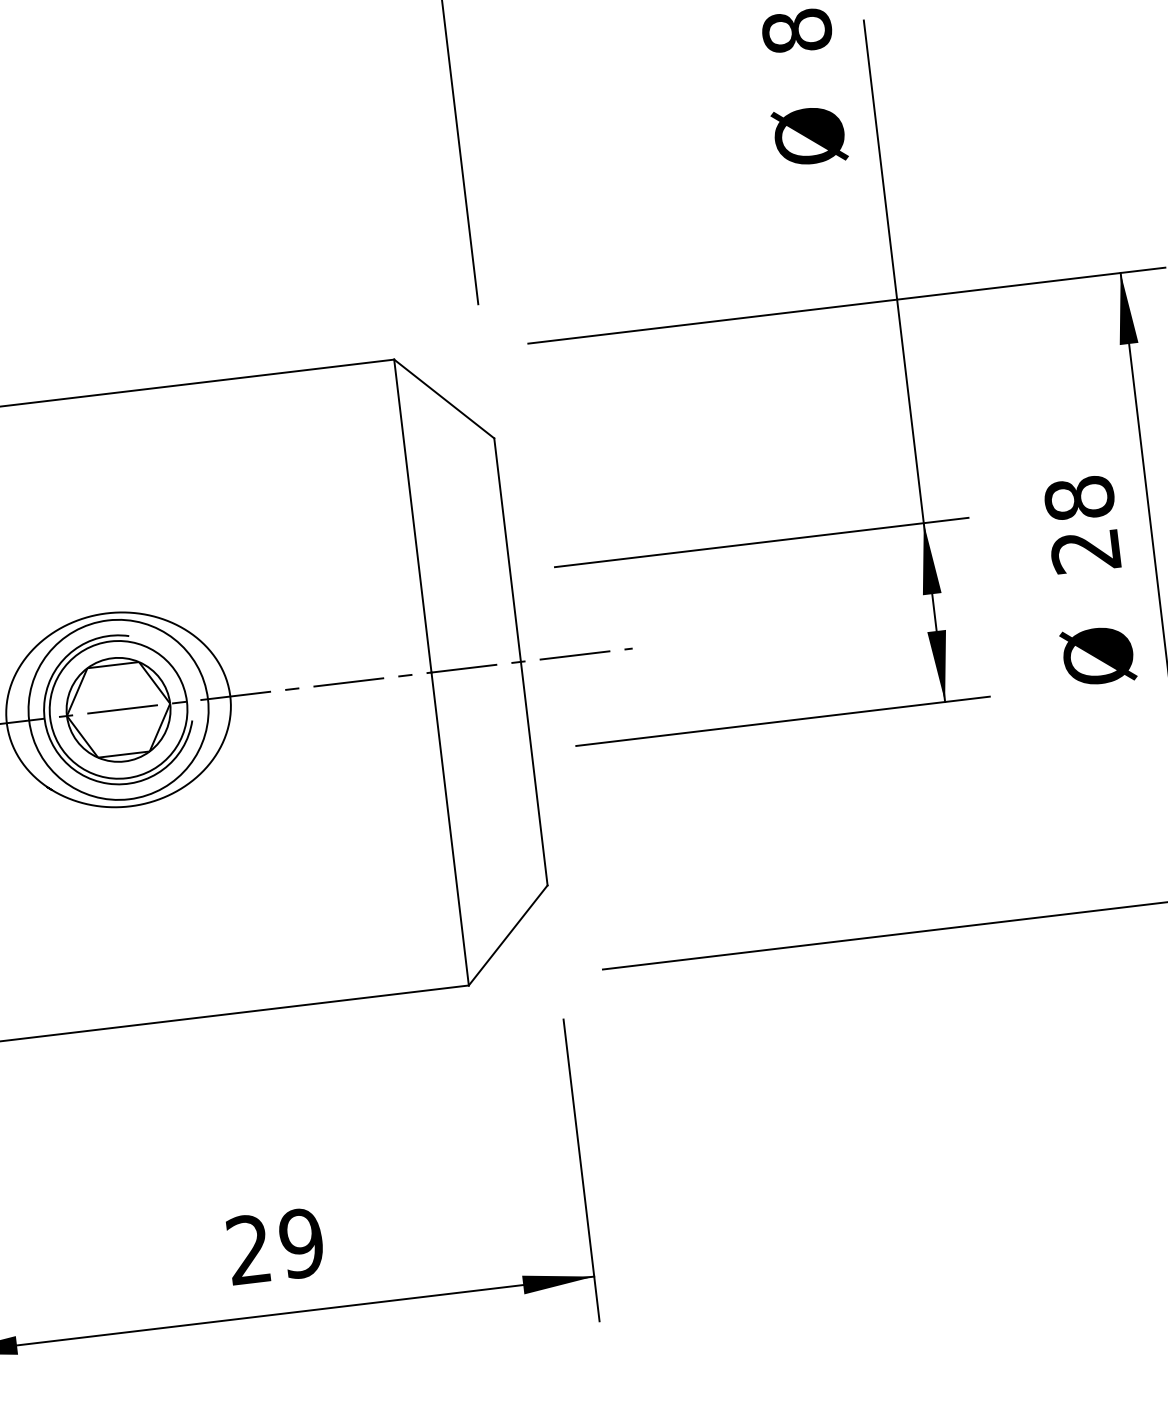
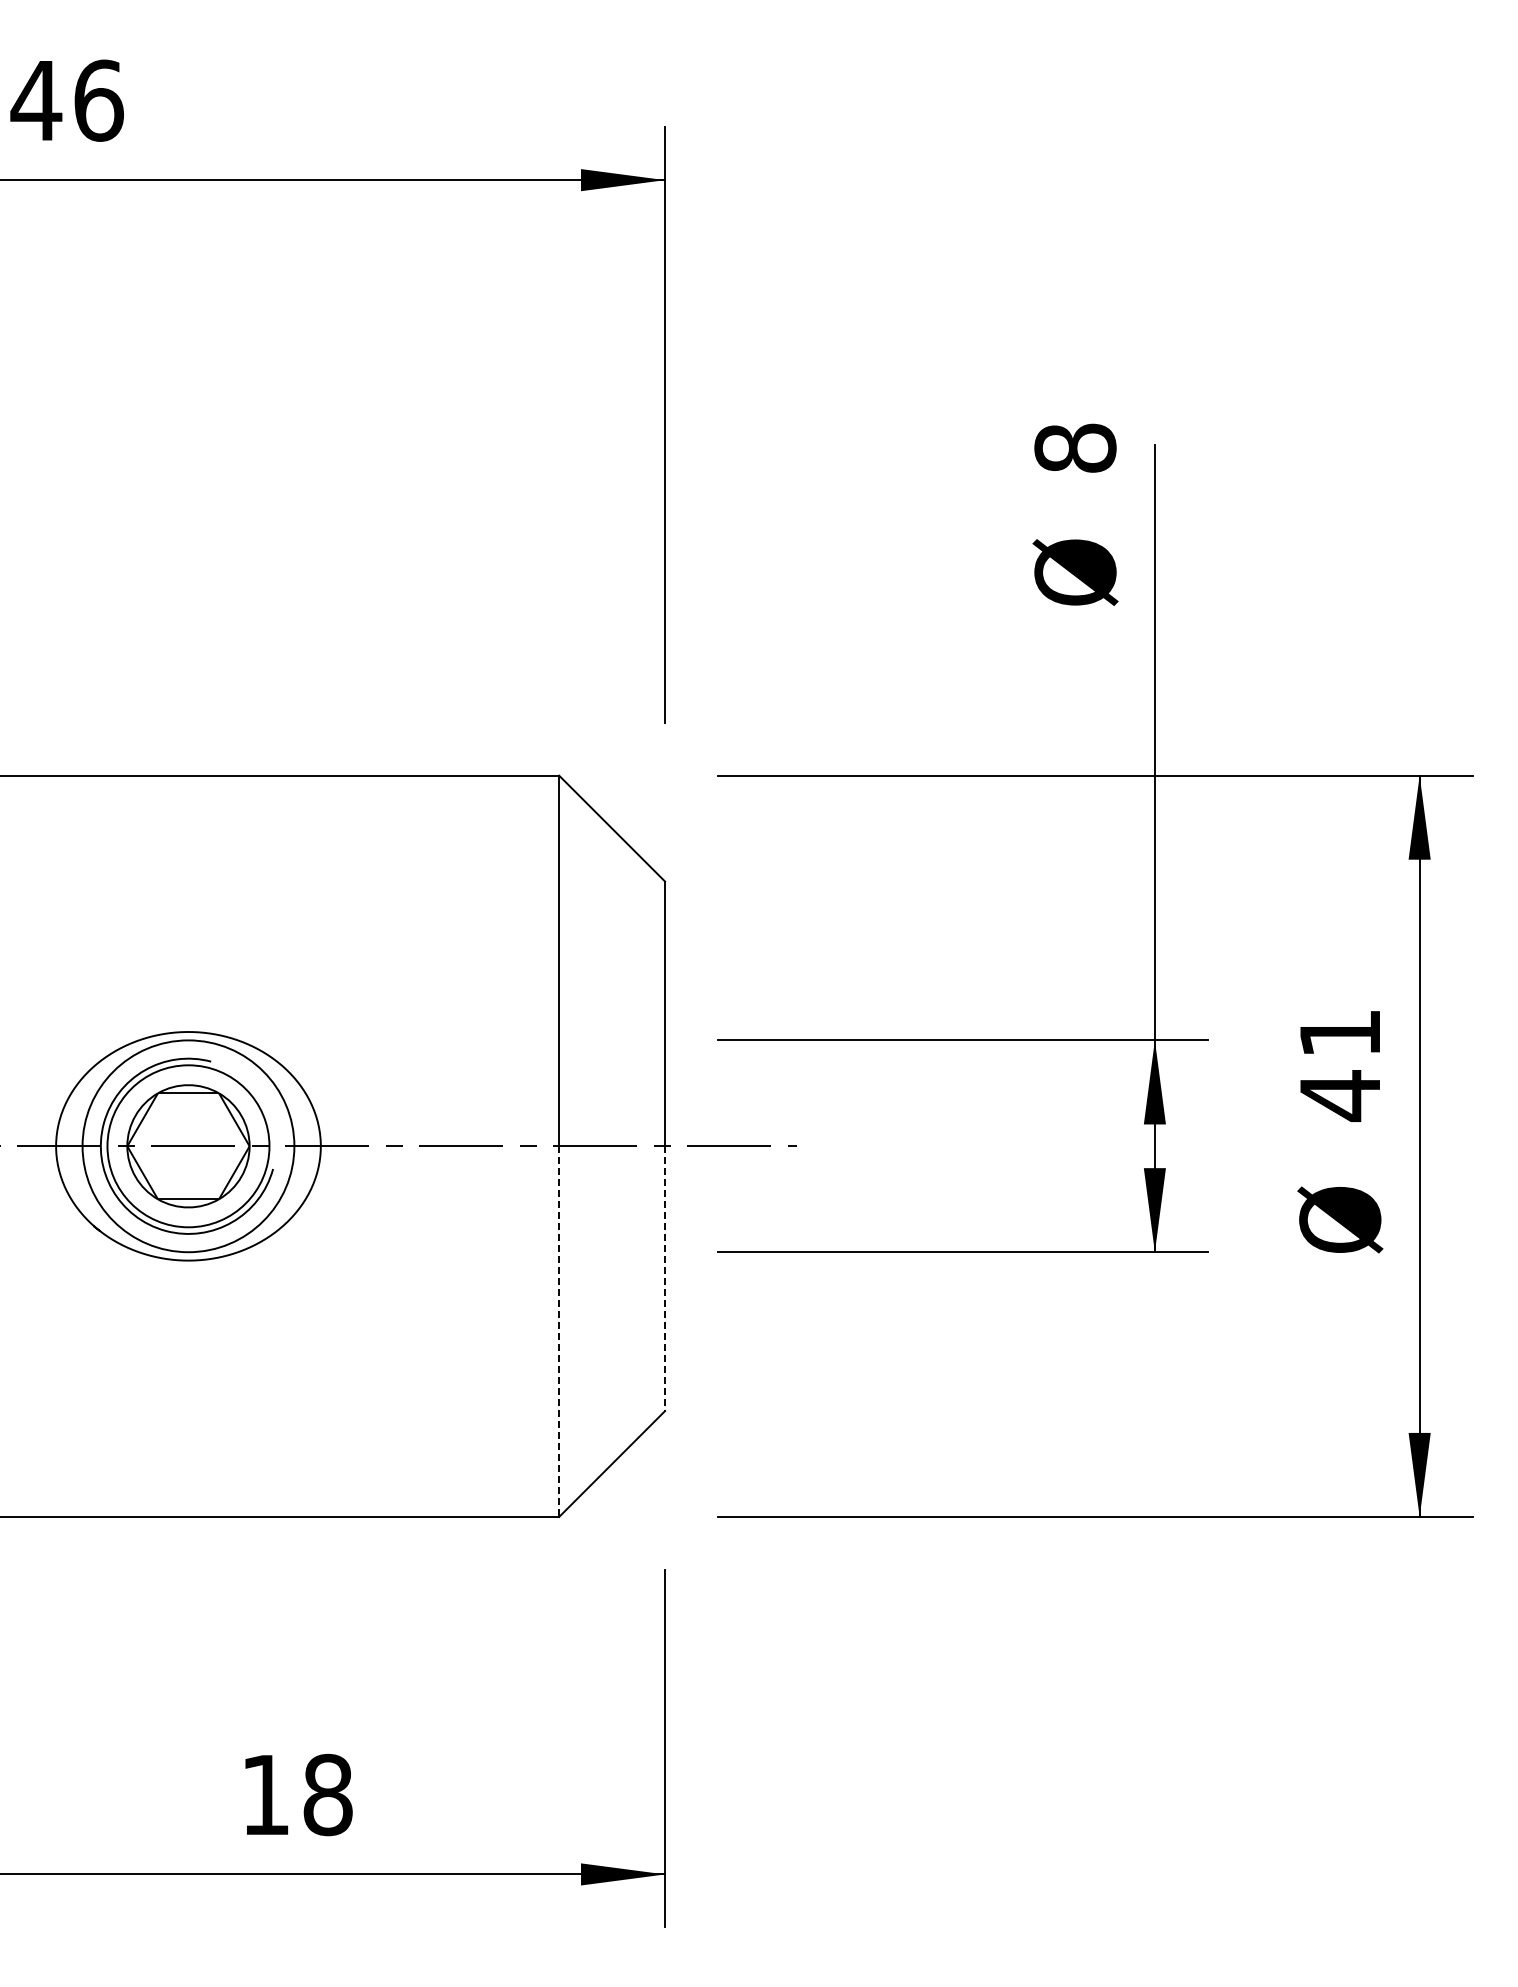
text: (1082, 524) -> (1340, 1064), 28 -> 41
line: (534, 774) -> (665, 1279), solid -> dashed
line: (450, 829) -> (559, 1332), solid -> dashed
text: (275, 1246) -> (297, 1794), 29 -> 18

